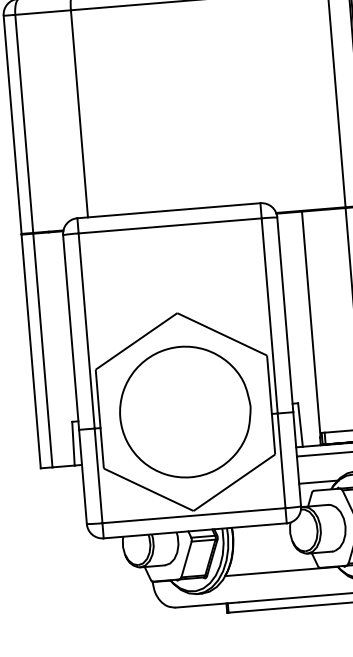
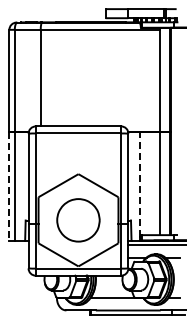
line: (312, 324) -> (140, 184), solid -> dashed
line: (31, 351) -> (9, 186), solid -> dashed
part: (185, 412) -> (78, 220), size x0.7

